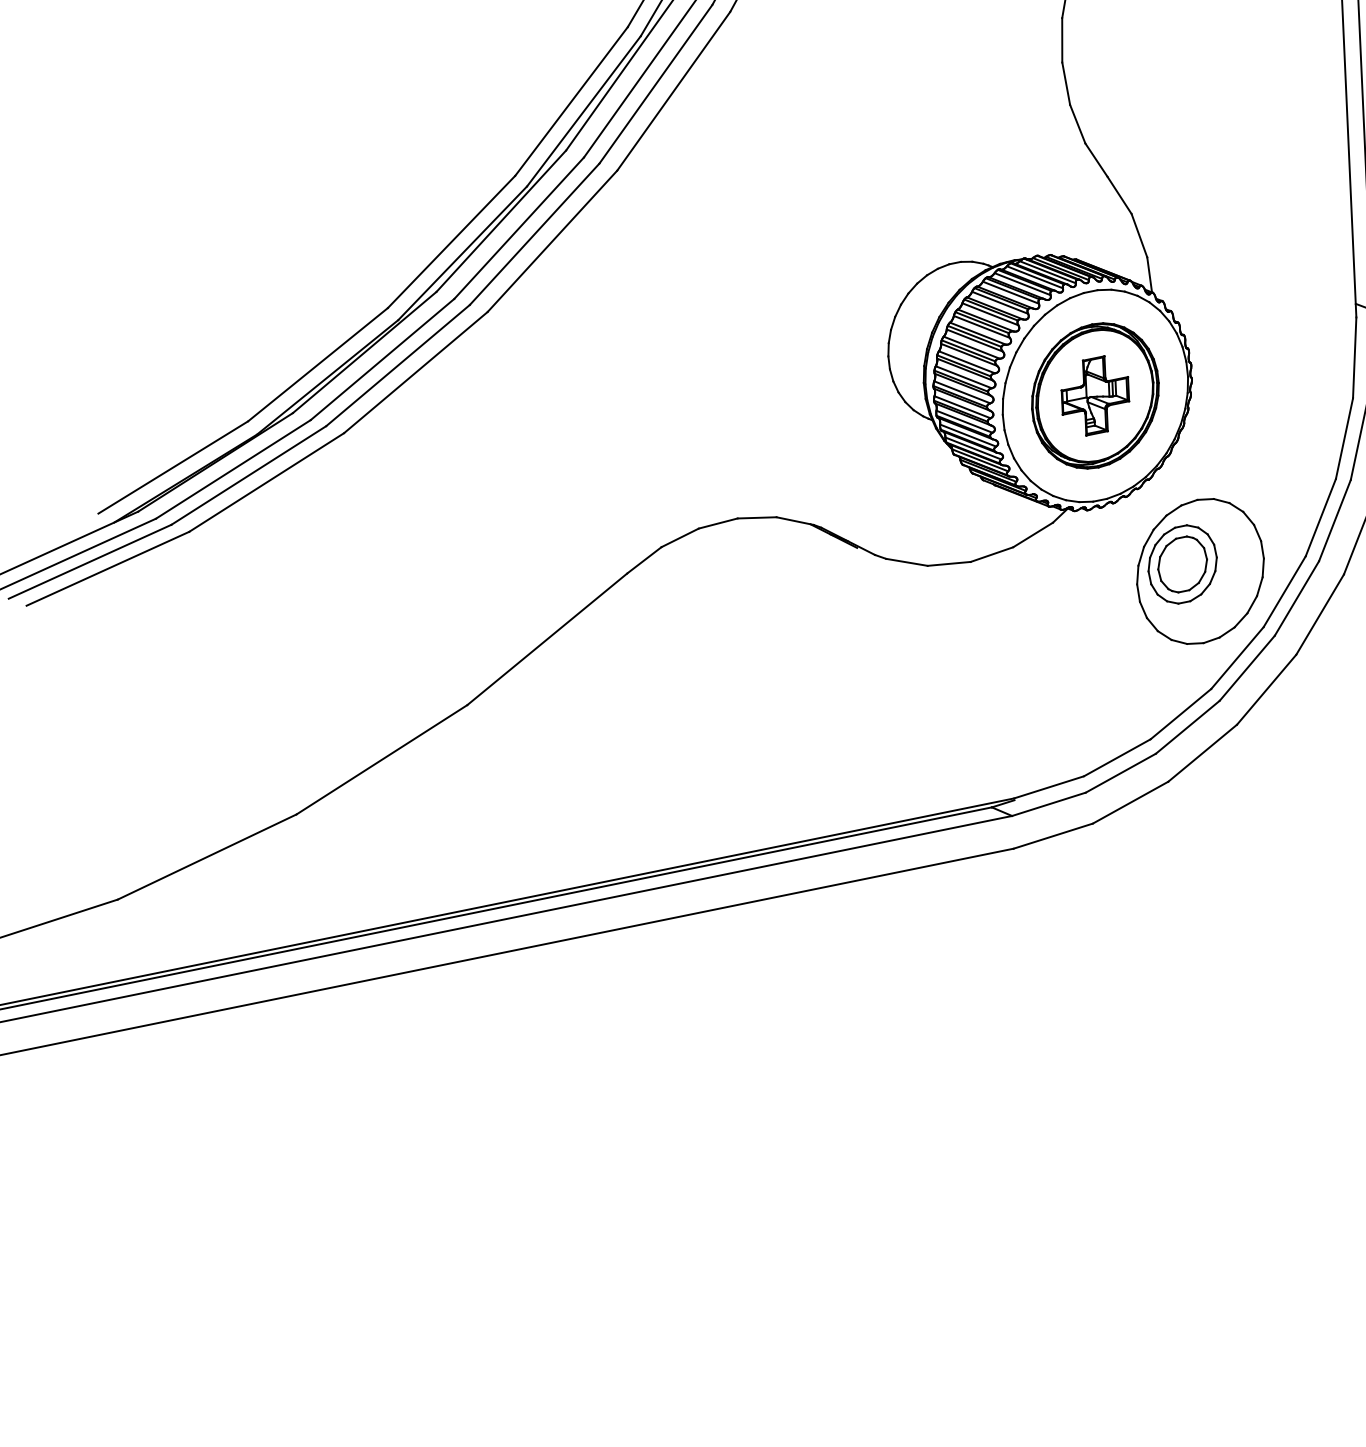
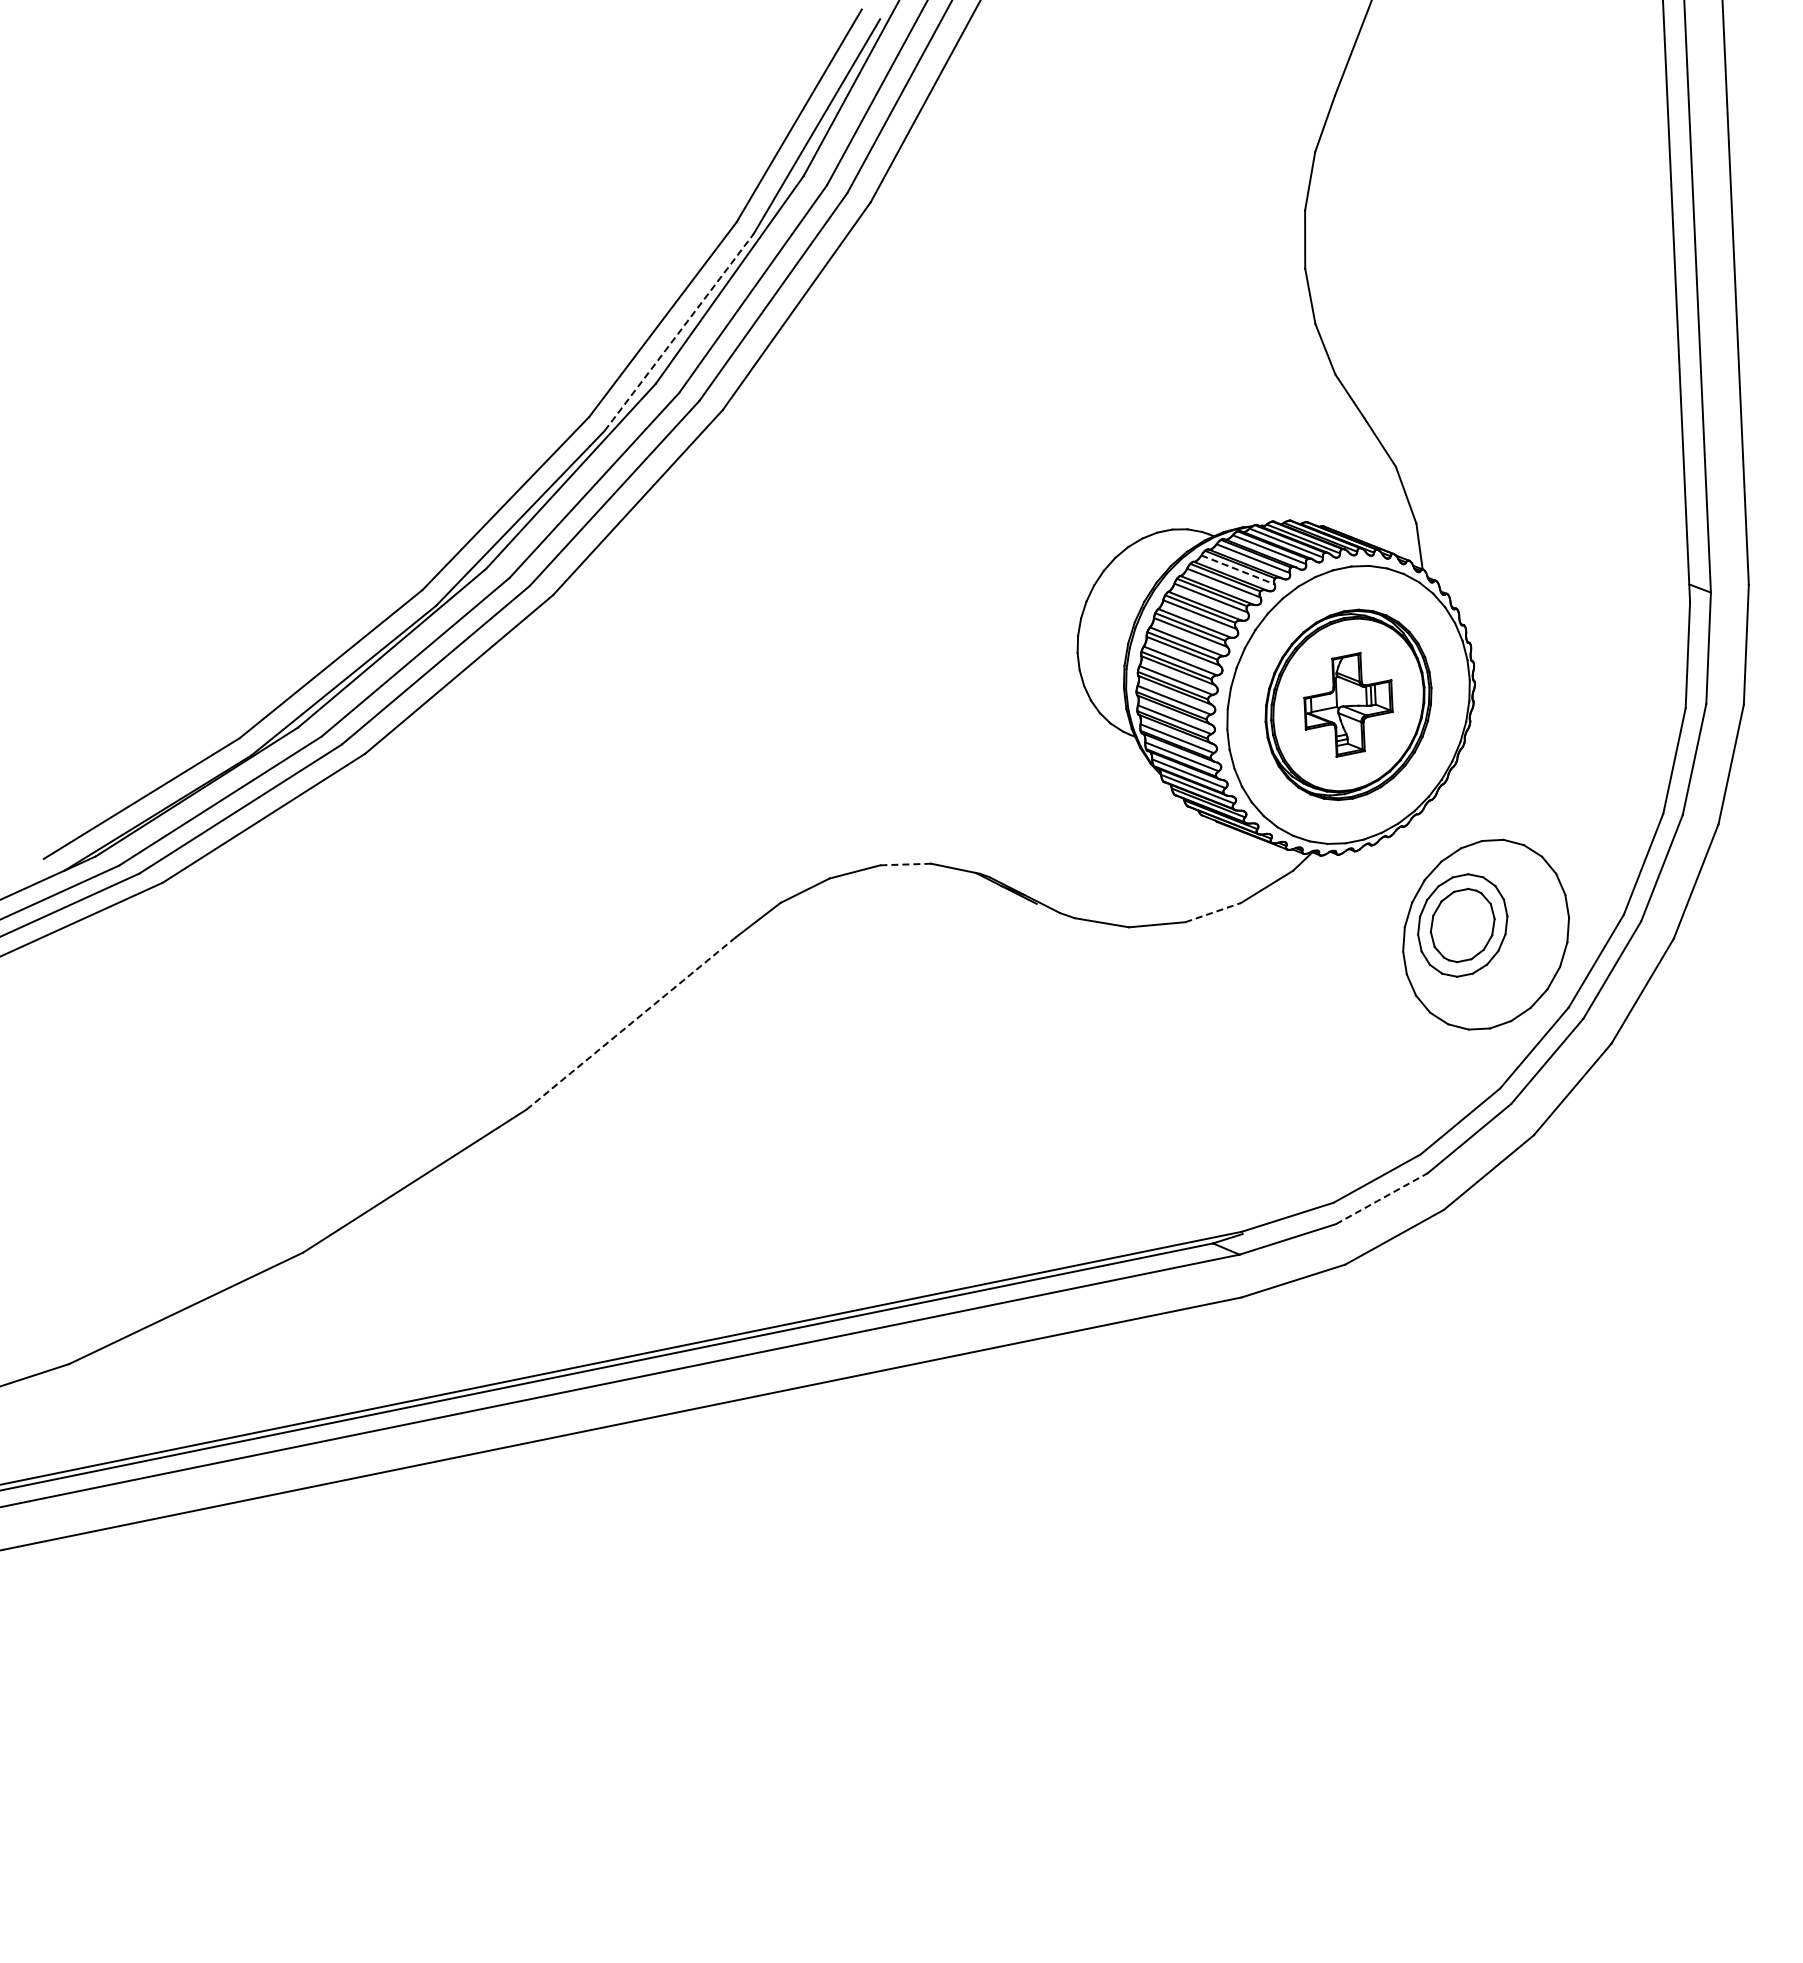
line: (584, 111) -> (679, 332), solid -> dashed
line: (1011, 293) -> (1238, 570), solid -> dashed
line: (757, 517) -> (906, 864), solid -> dashed
line: (992, 554) -> (1213, 912), solid -> dashed
line: (547, 639) -> (631, 1023), solid -> dashed
line: (1121, 773) -> (1382, 1198), solid -> dashed

